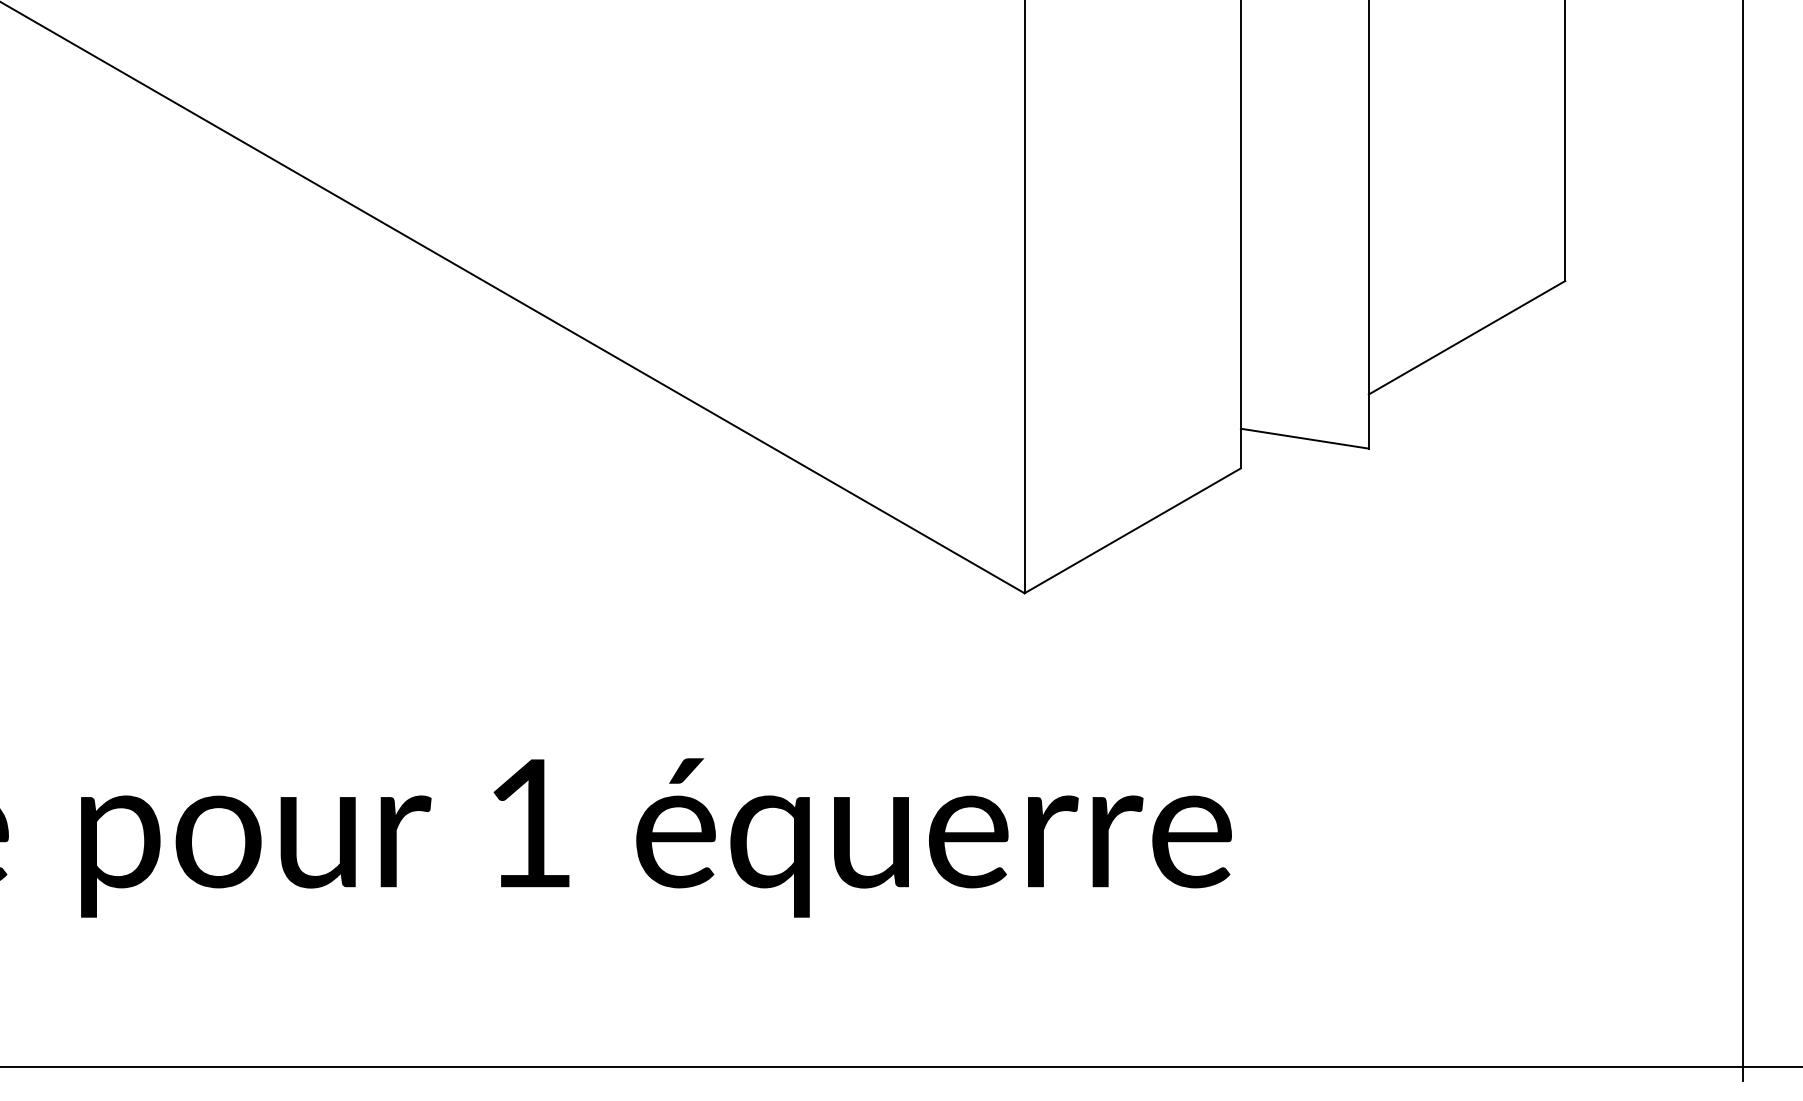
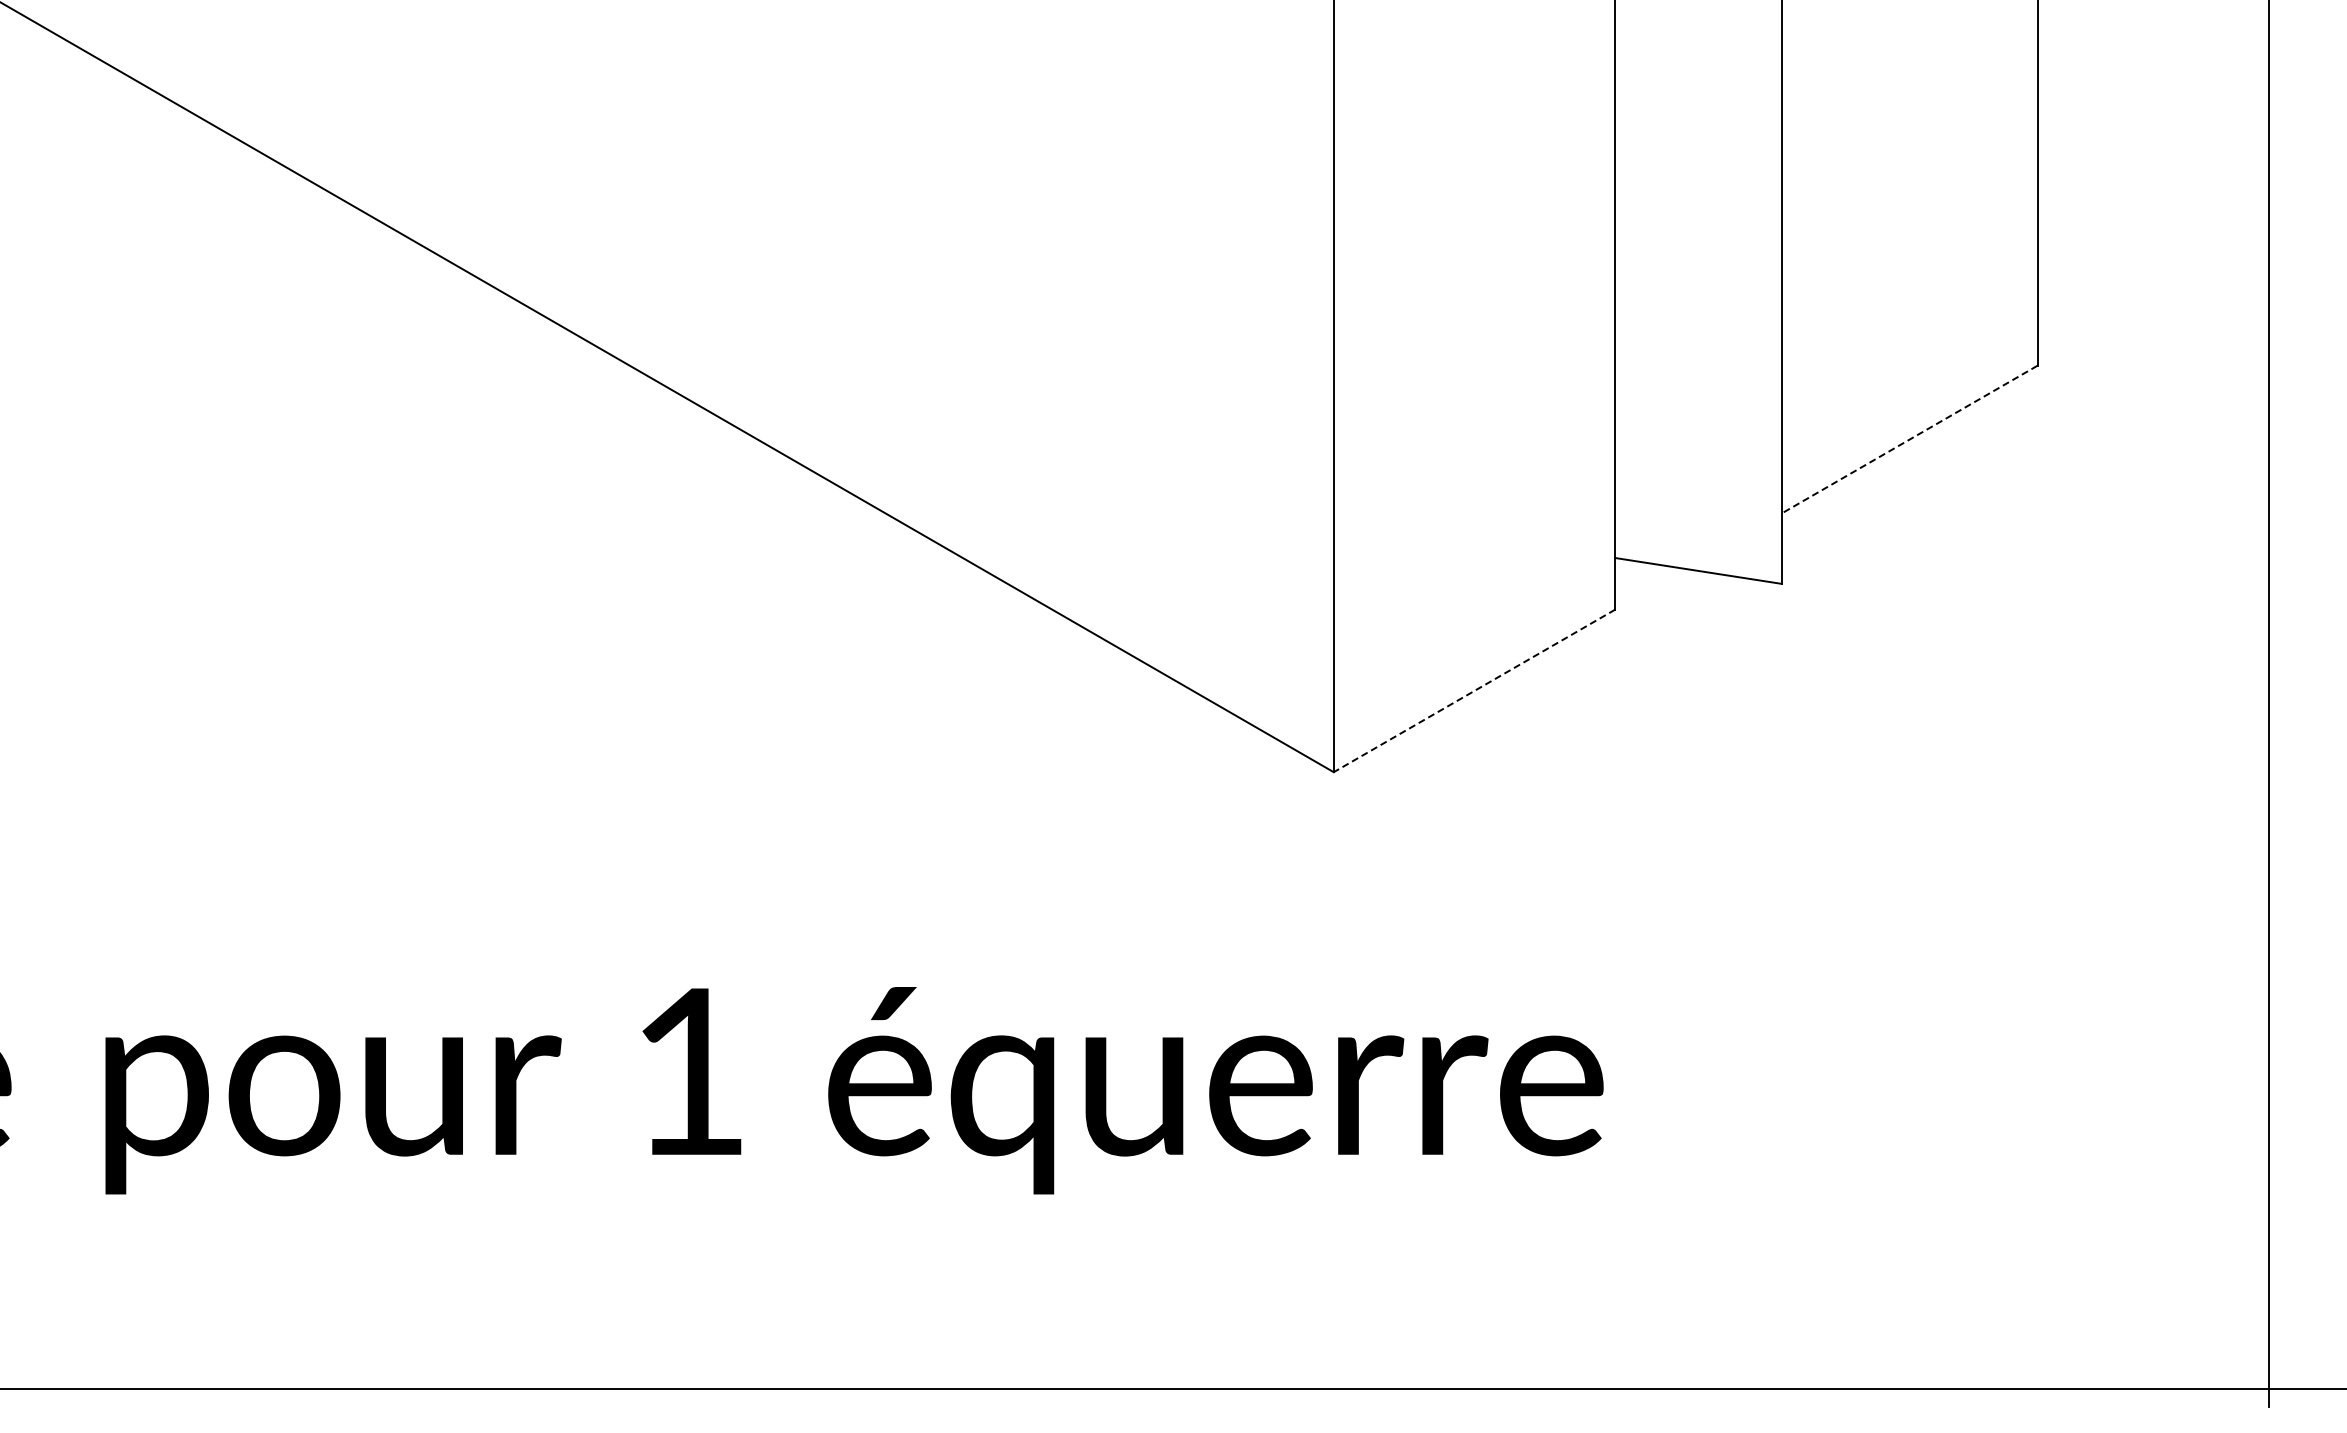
line: (1466, 337) -> (1909, 439), solid -> dashed
line: (1132, 530) -> (1474, 690), solid -> dashed

